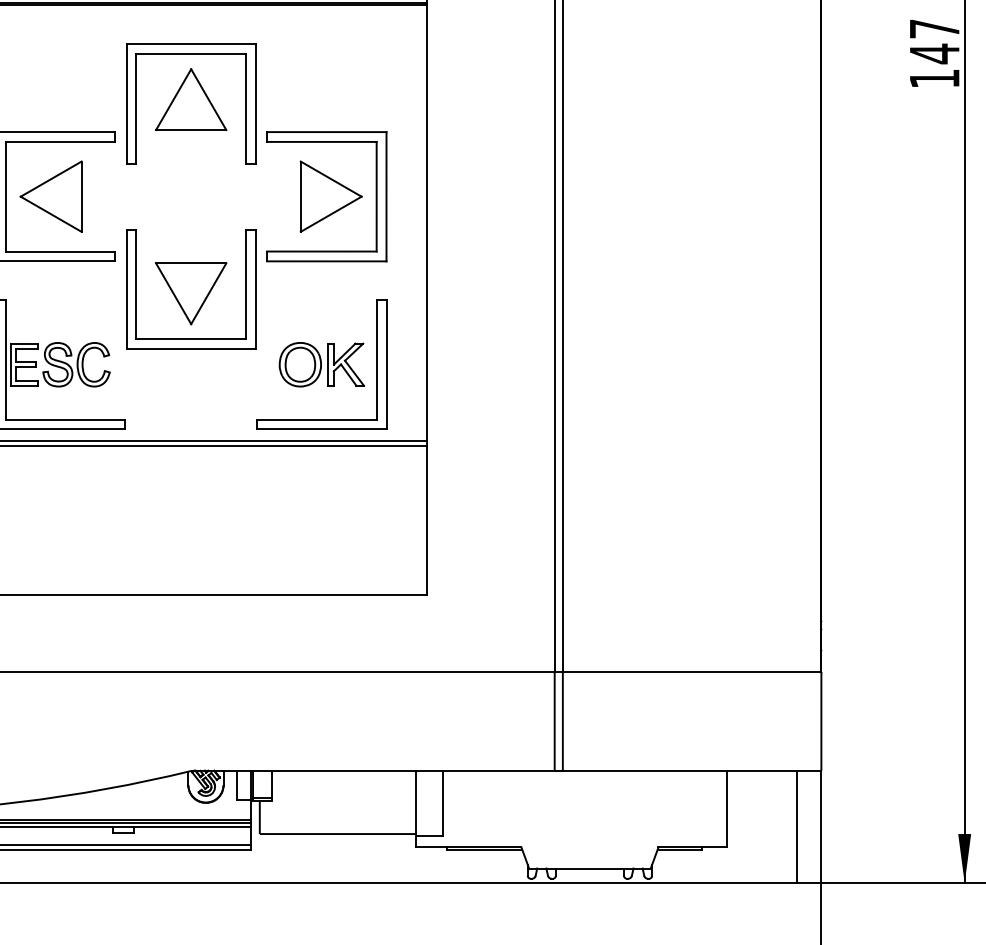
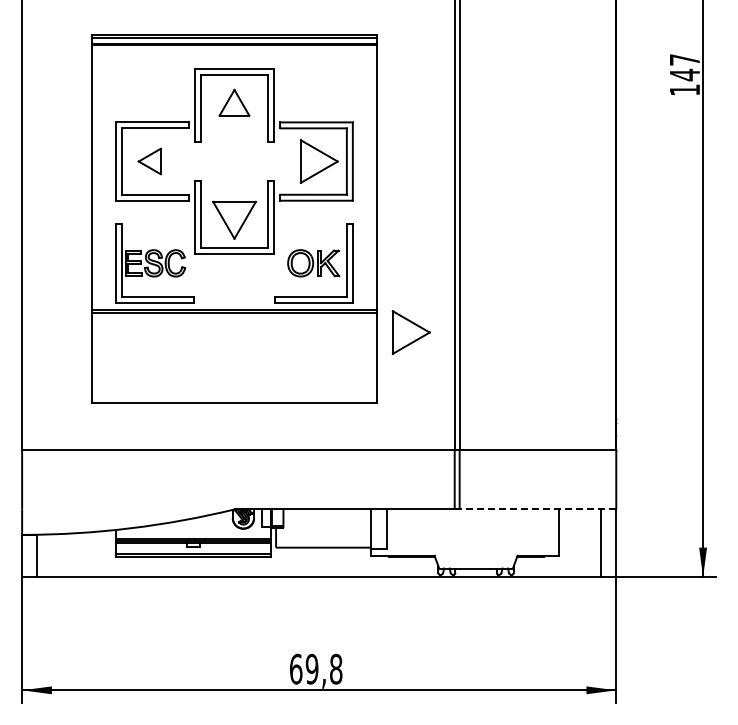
part: (191, 99) -> (234, 102), size x0.7
part: (50, 196) -> (149, 161), size x0.6
part: (481, 478) -> (410, 332), added
line: (691, 771) -> (537, 509), solid -> dashed

